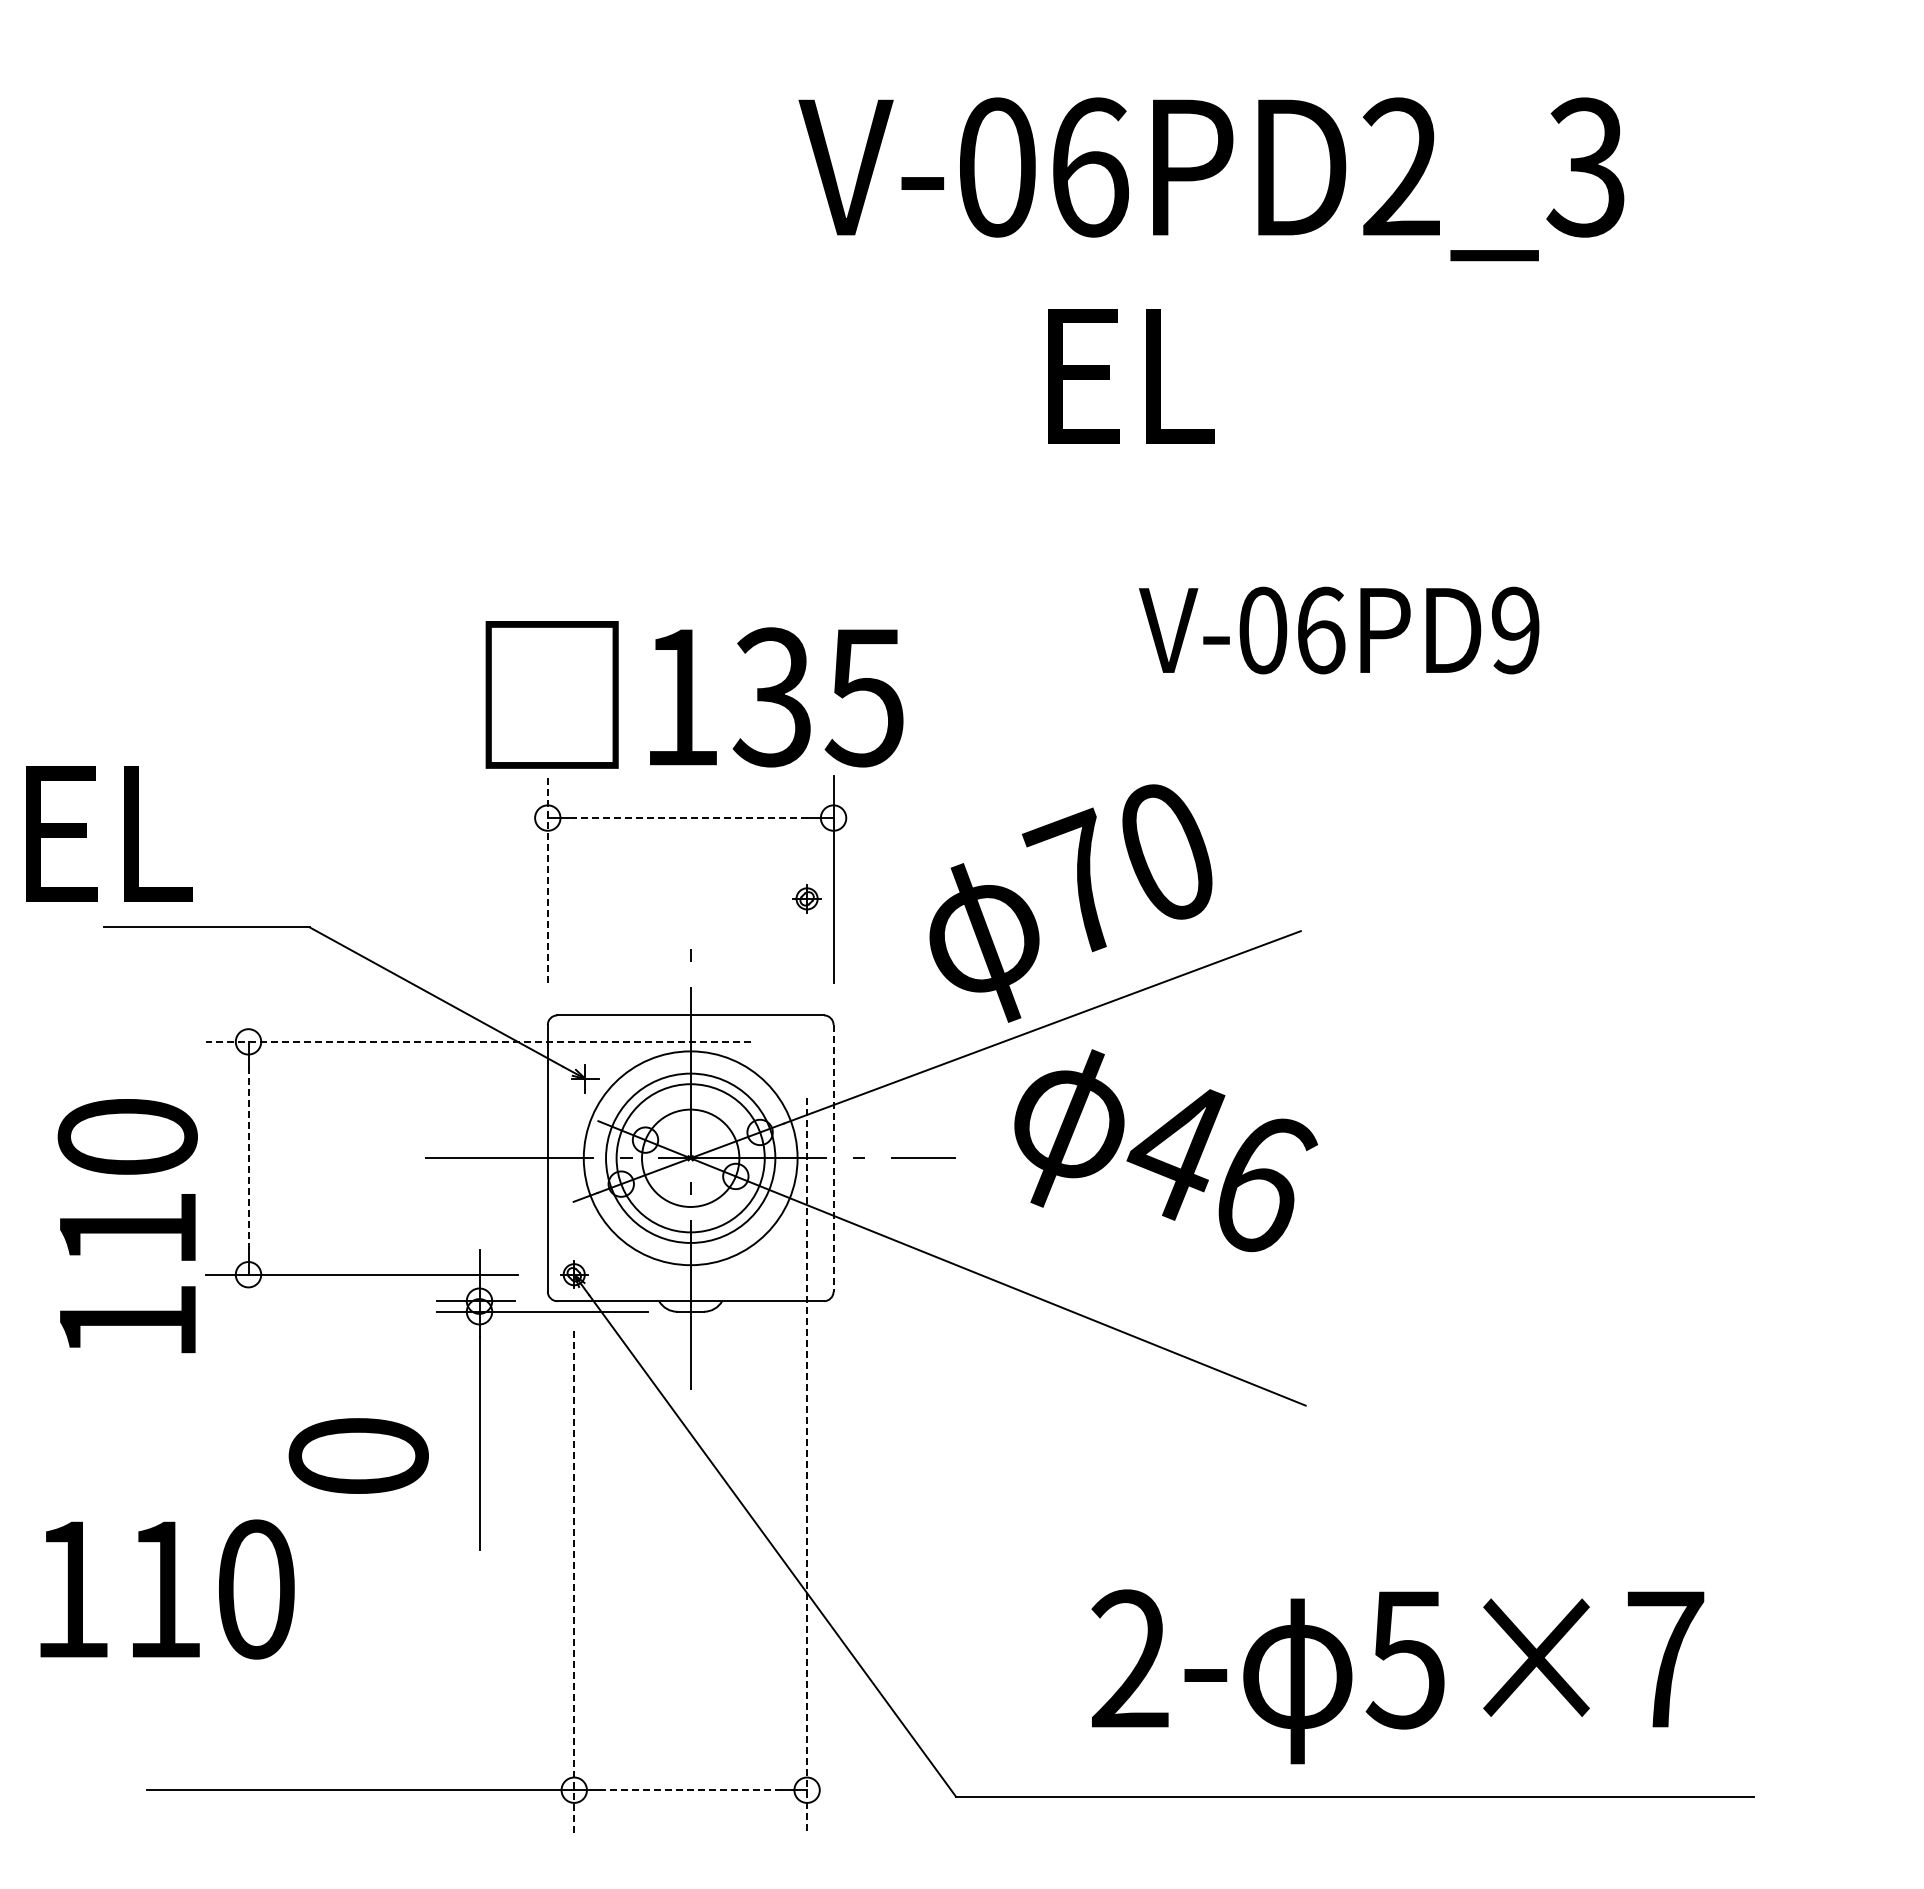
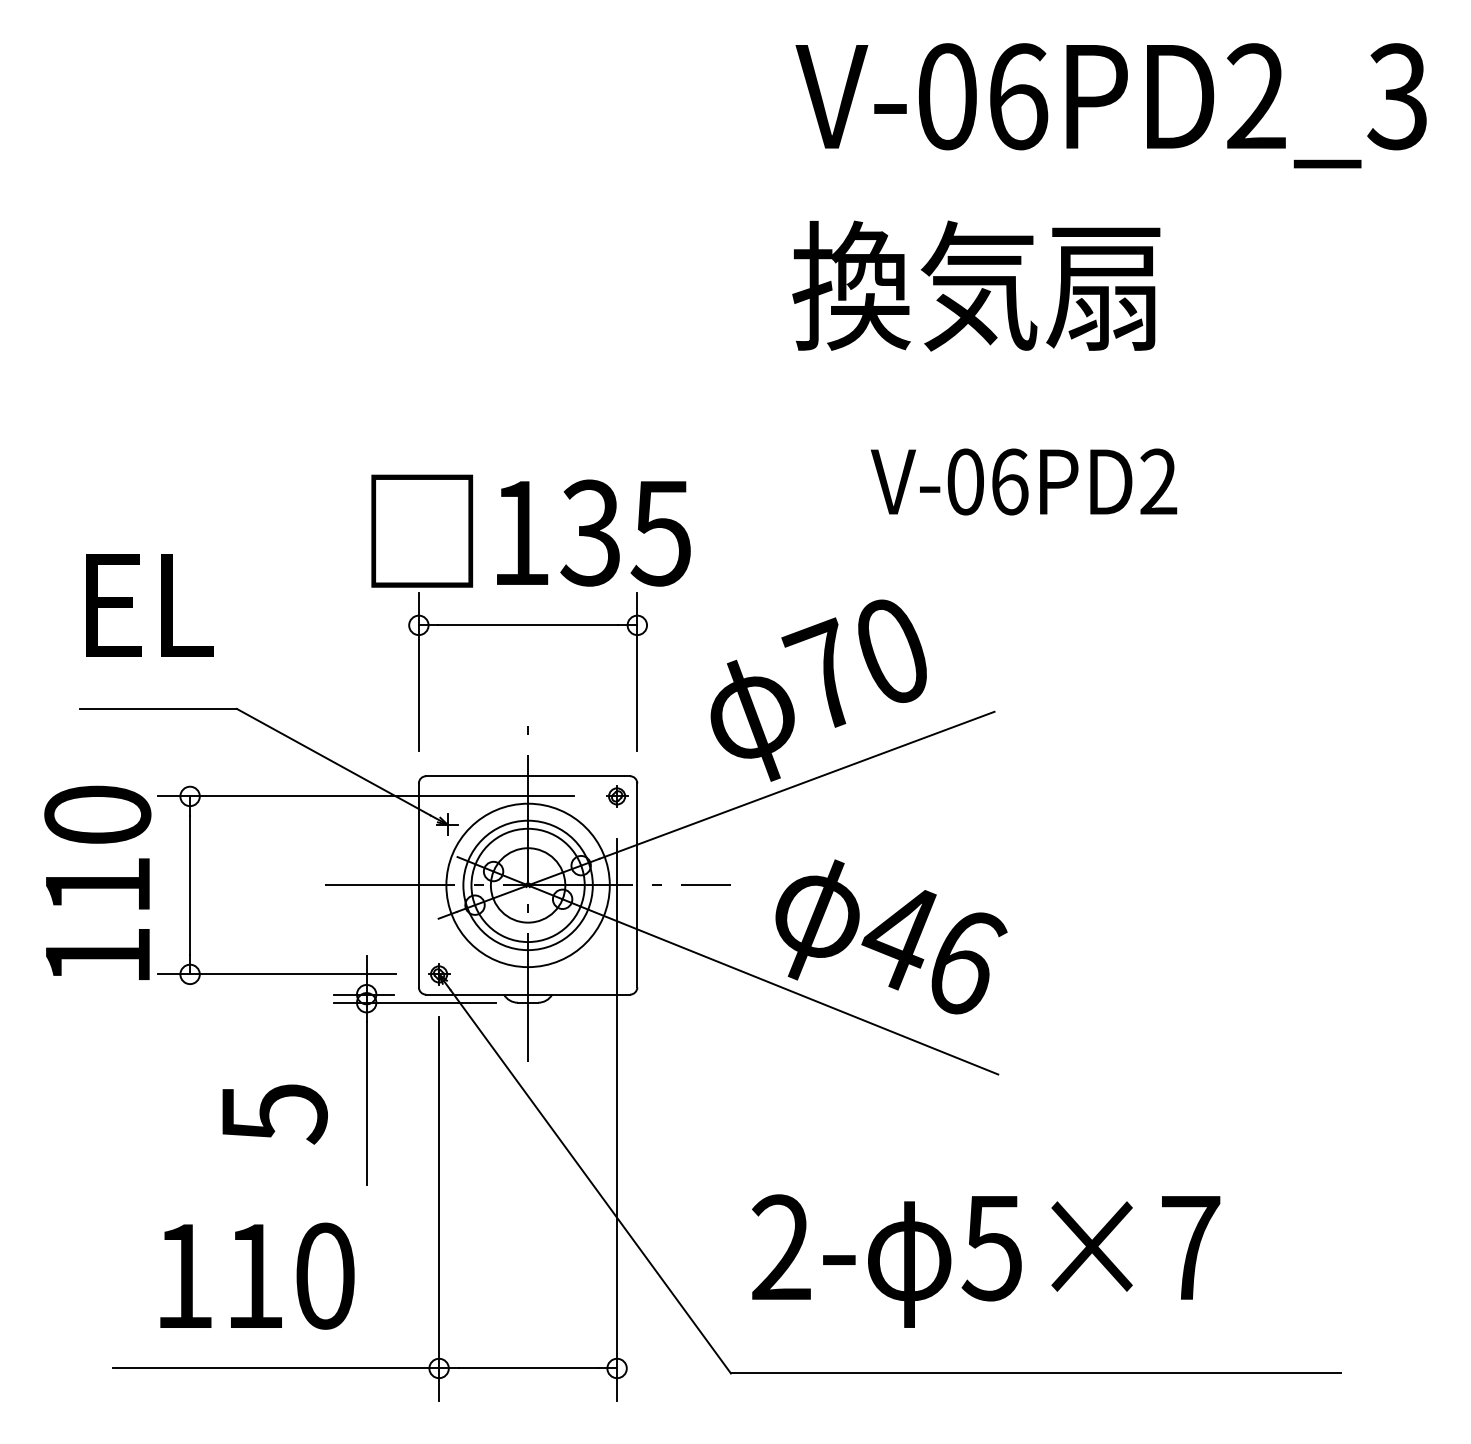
text: (1211, 179) -> (1111, 105), moved
text: (1276, 373) -> (975, 285), EL -> 換気扇
text: (1515, 630) -> (1158, 481), V-06PD9 -> V-06PD2
line: (690, 818) -> (527, 625), dashed -> solid
text: (109, 833) -> (150, 605), moved
line: (547, 878) -> (418, 671), dashed -> solid
part: (806, 898) -> (616, 796), moved
line: (478, 1041) -> (365, 796), dashed -> solid
text: (1165, 1150) -> (891, 936), moved
line: (248, 1158) -> (190, 885), dashed -> solid
line: (833, 1158) -> (637, 885), dashed -> solid
text: (127, 1226) -> (97, 883), moved
text: (358, 1457) -> (274, 1114), 0 -> 5
line: (807, 1465) -> (617, 1120), dashed -> solid
line: (574, 1581) -> (439, 1208), dashed -> solid
text: (167, 1589) -> (257, 1276), moved
text: (1397, 1676) -> (985, 1260), moved
line: (690, 1790) -> (527, 1368), dashed -> solid

